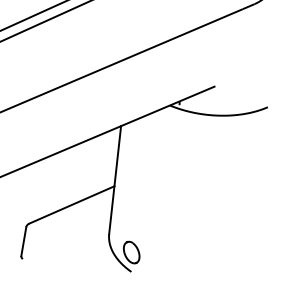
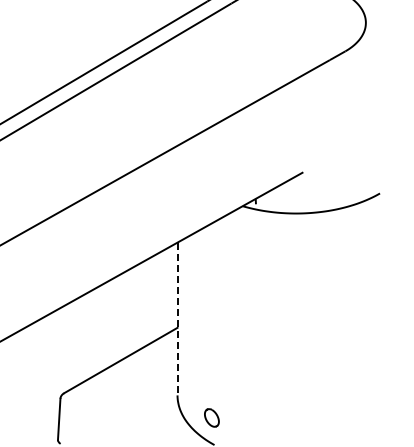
line: (115, 180) -> (177, 319), solid -> dashed
part: (131, 252) -> (211, 417), size x0.6

